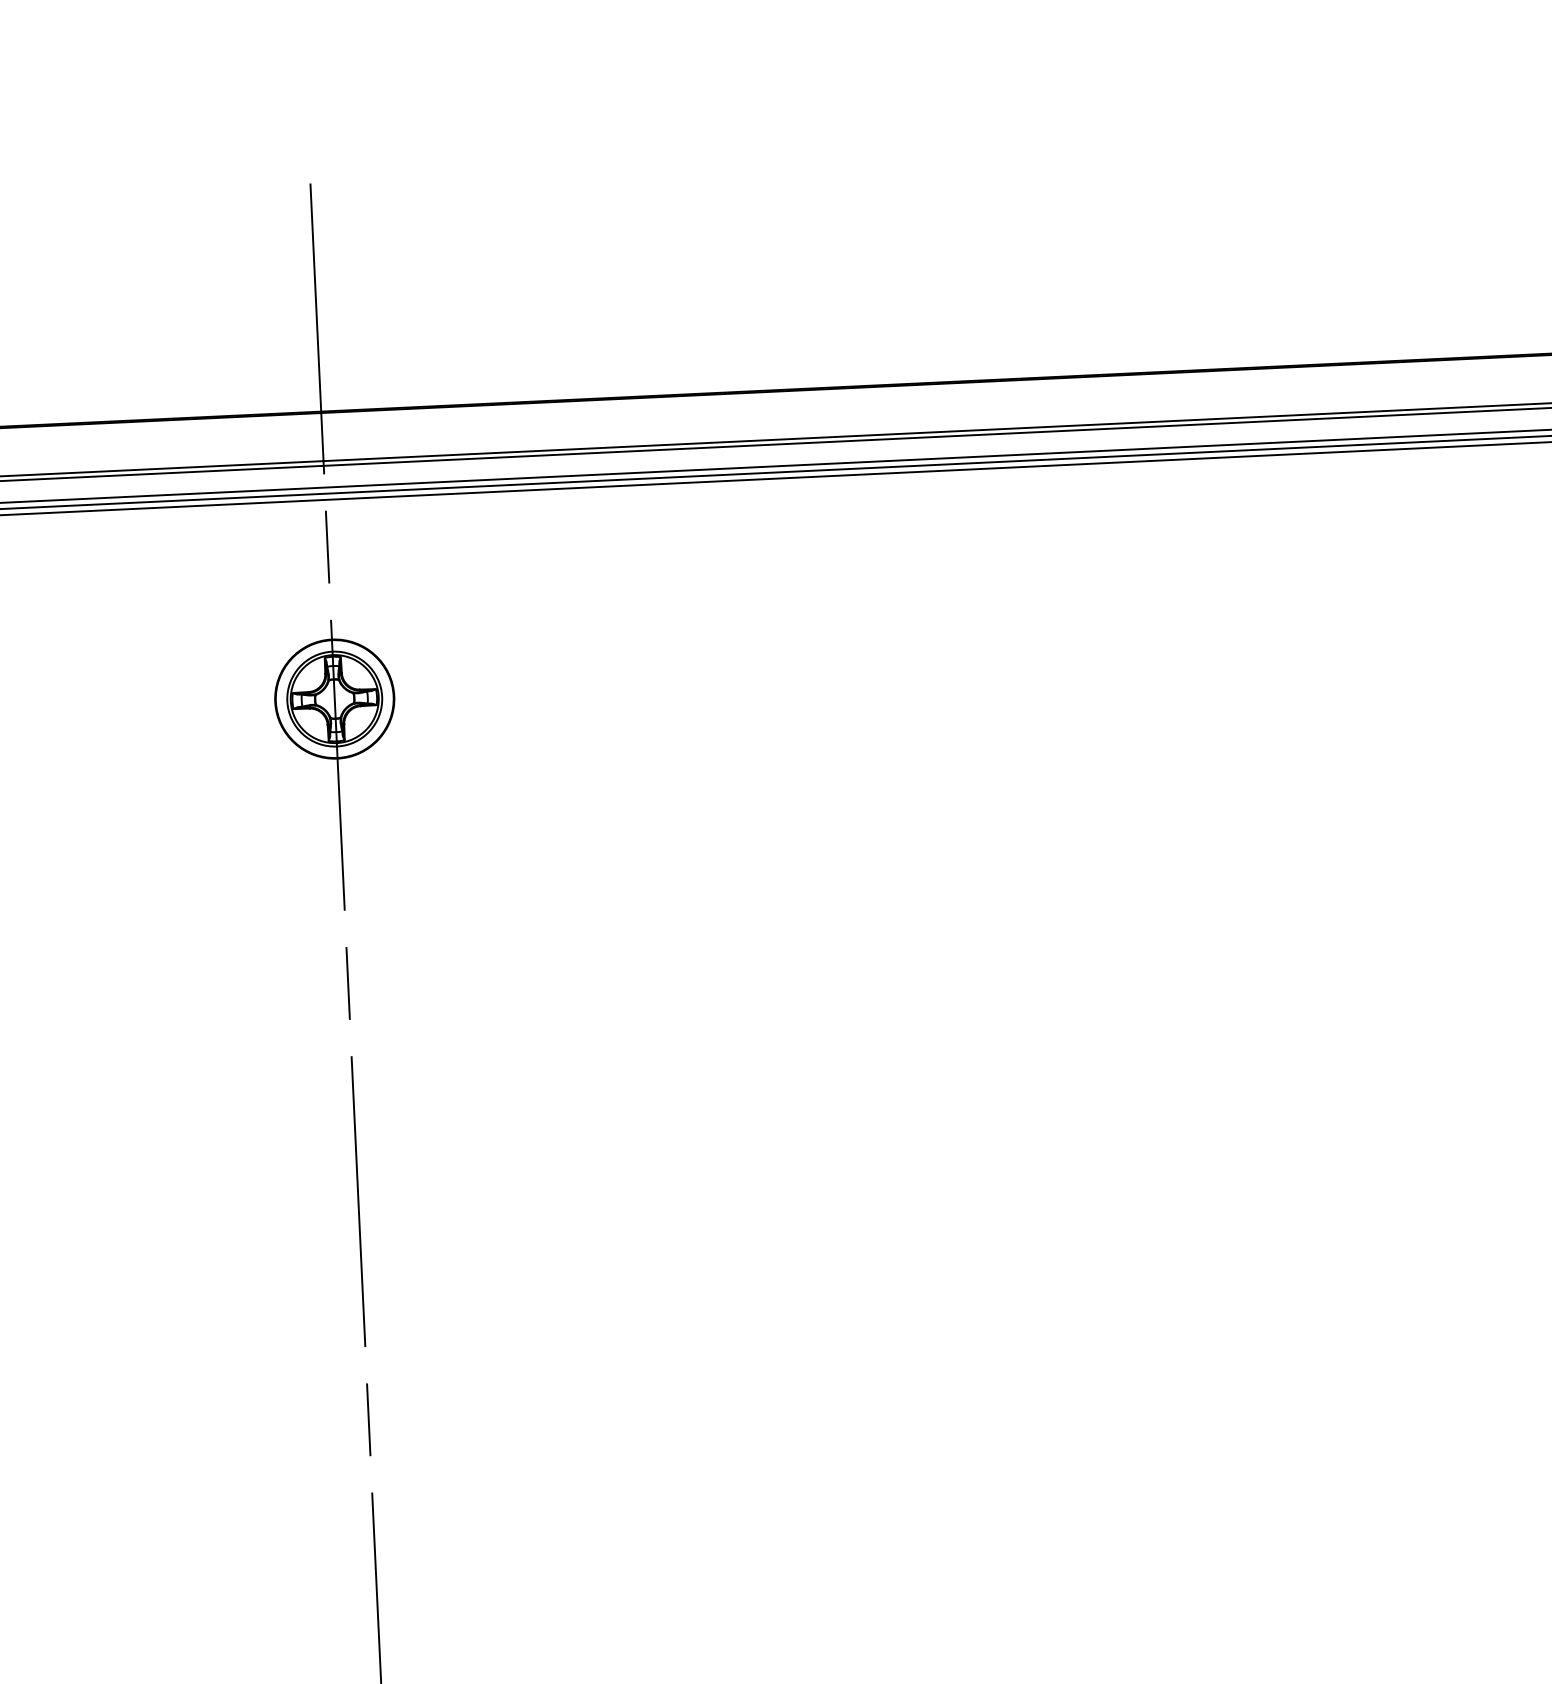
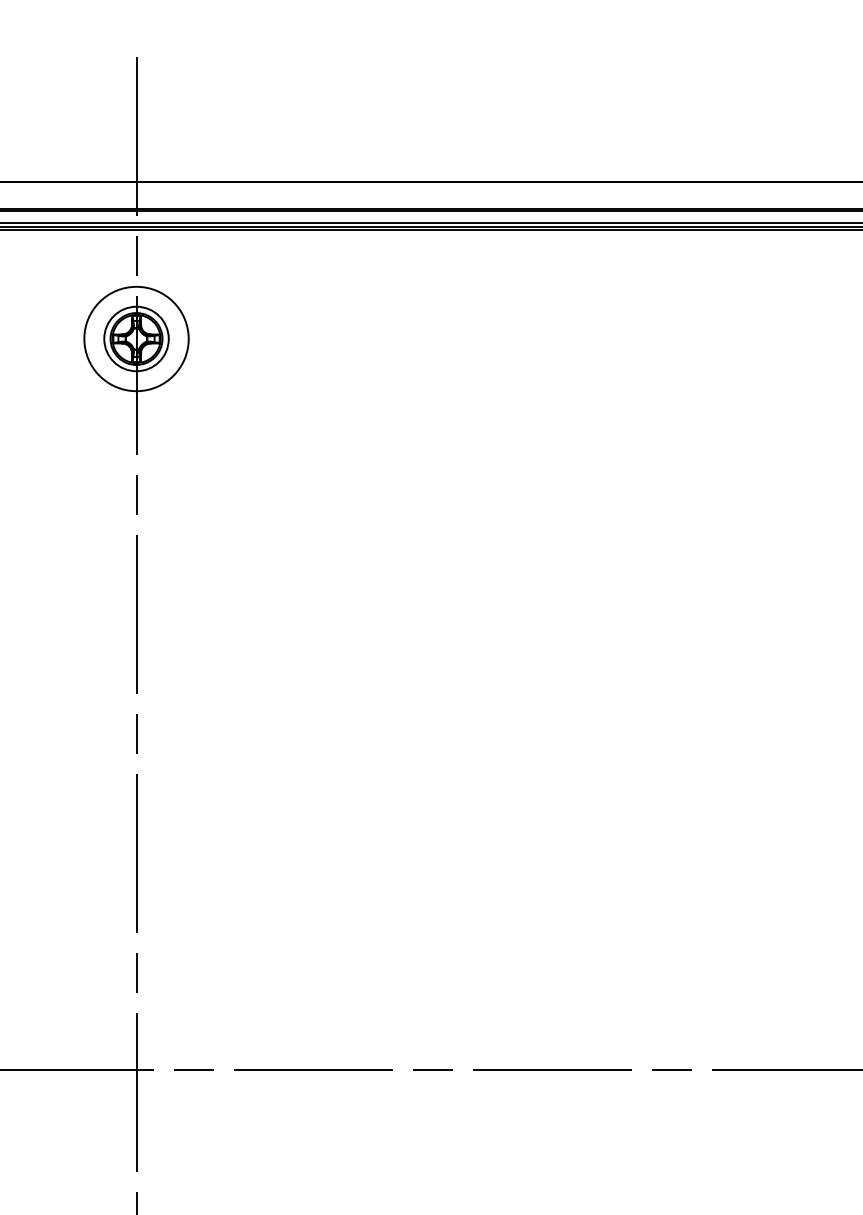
circle: (334, 698) -> (136, 338), size x1.6

